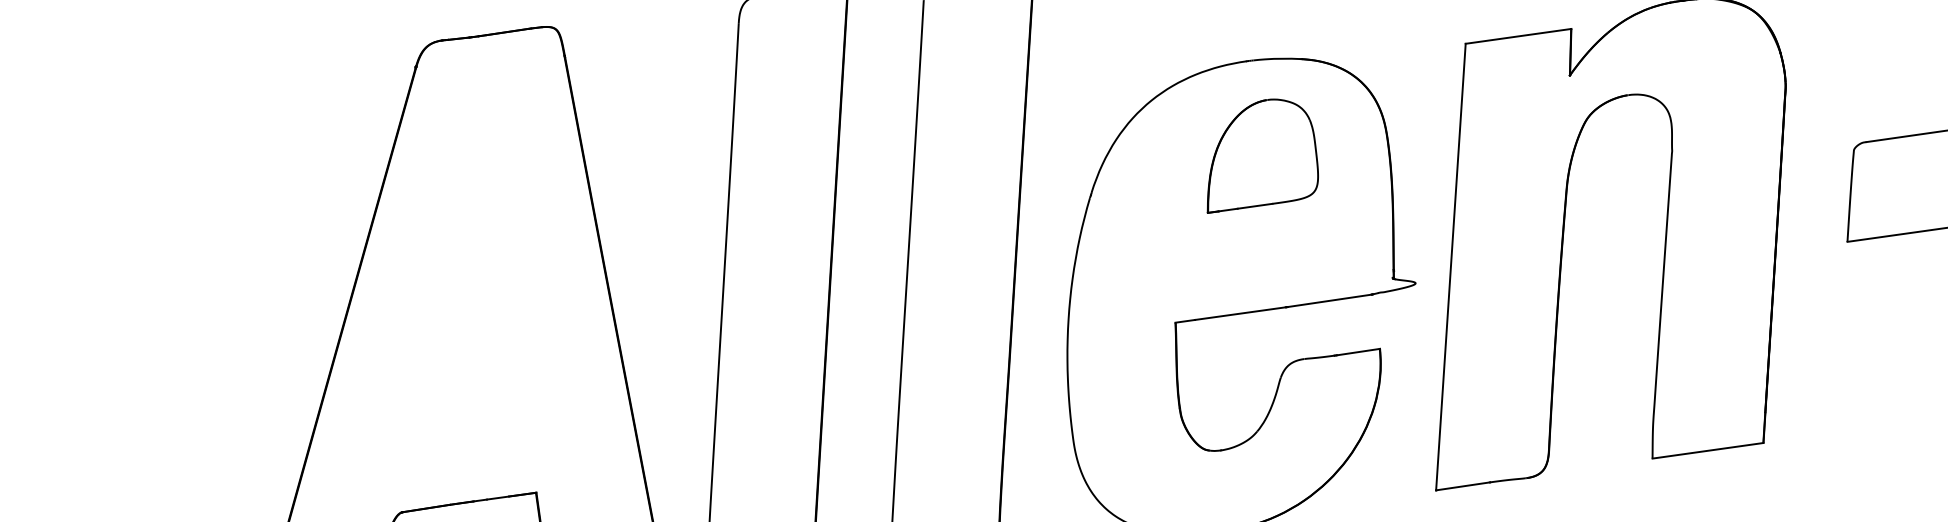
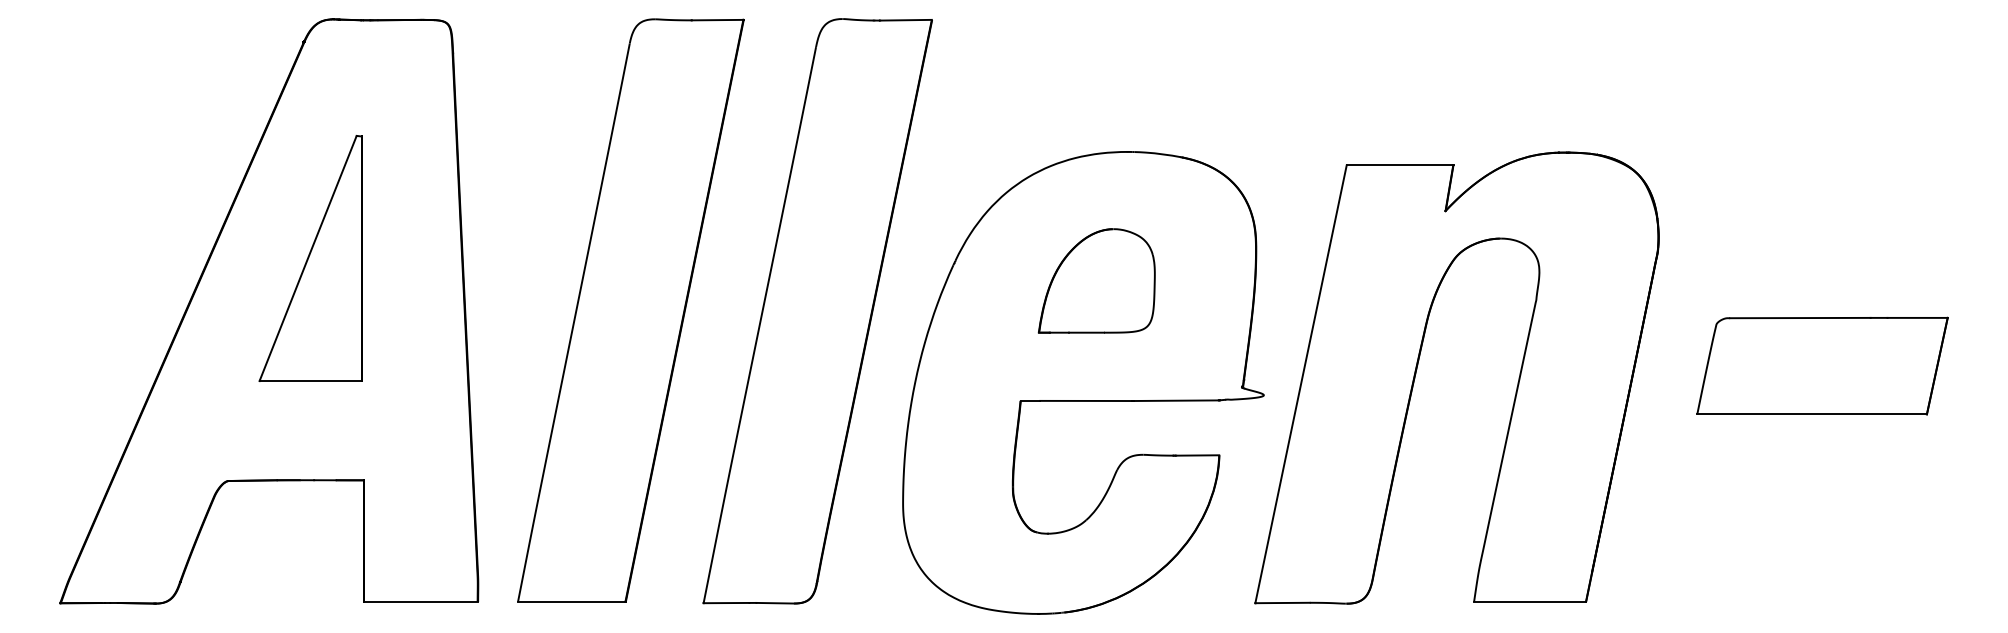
part: (1257, 153) -> (1096, 280), moved
part: (452, 280) -> (310, 258), added

